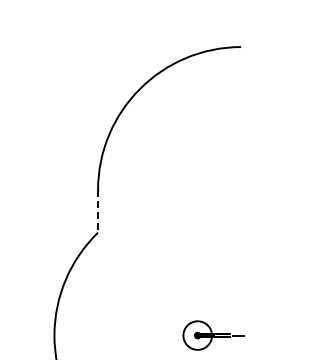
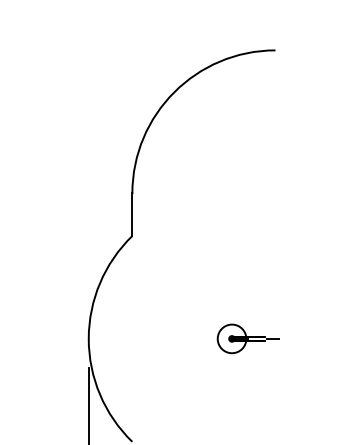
line: (98, 212) -> (132, 215), dashed -> solid

